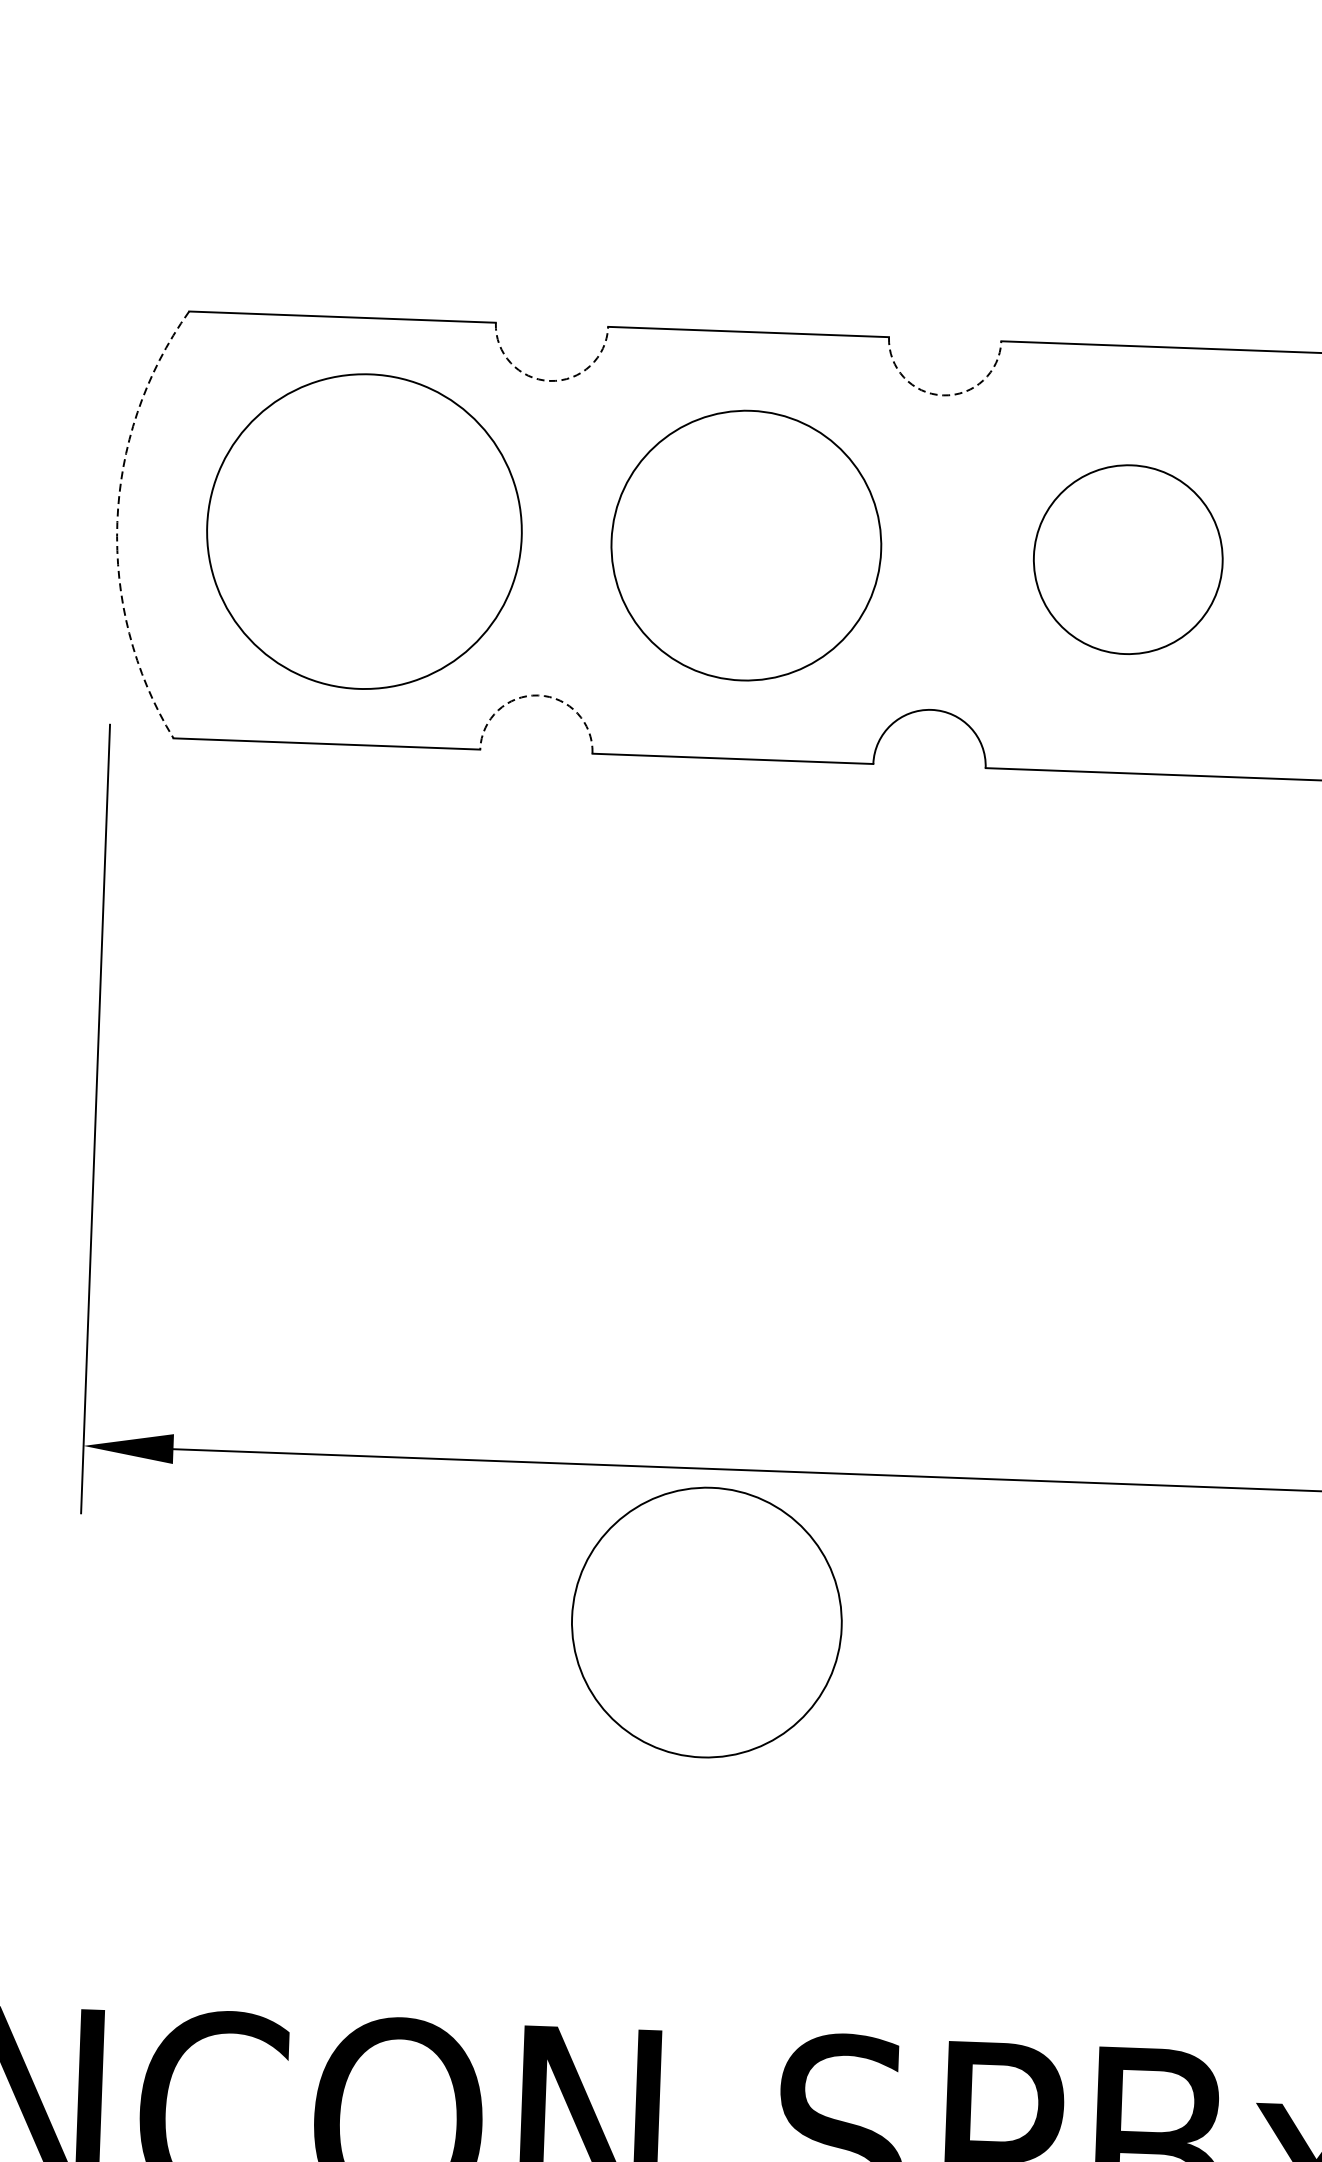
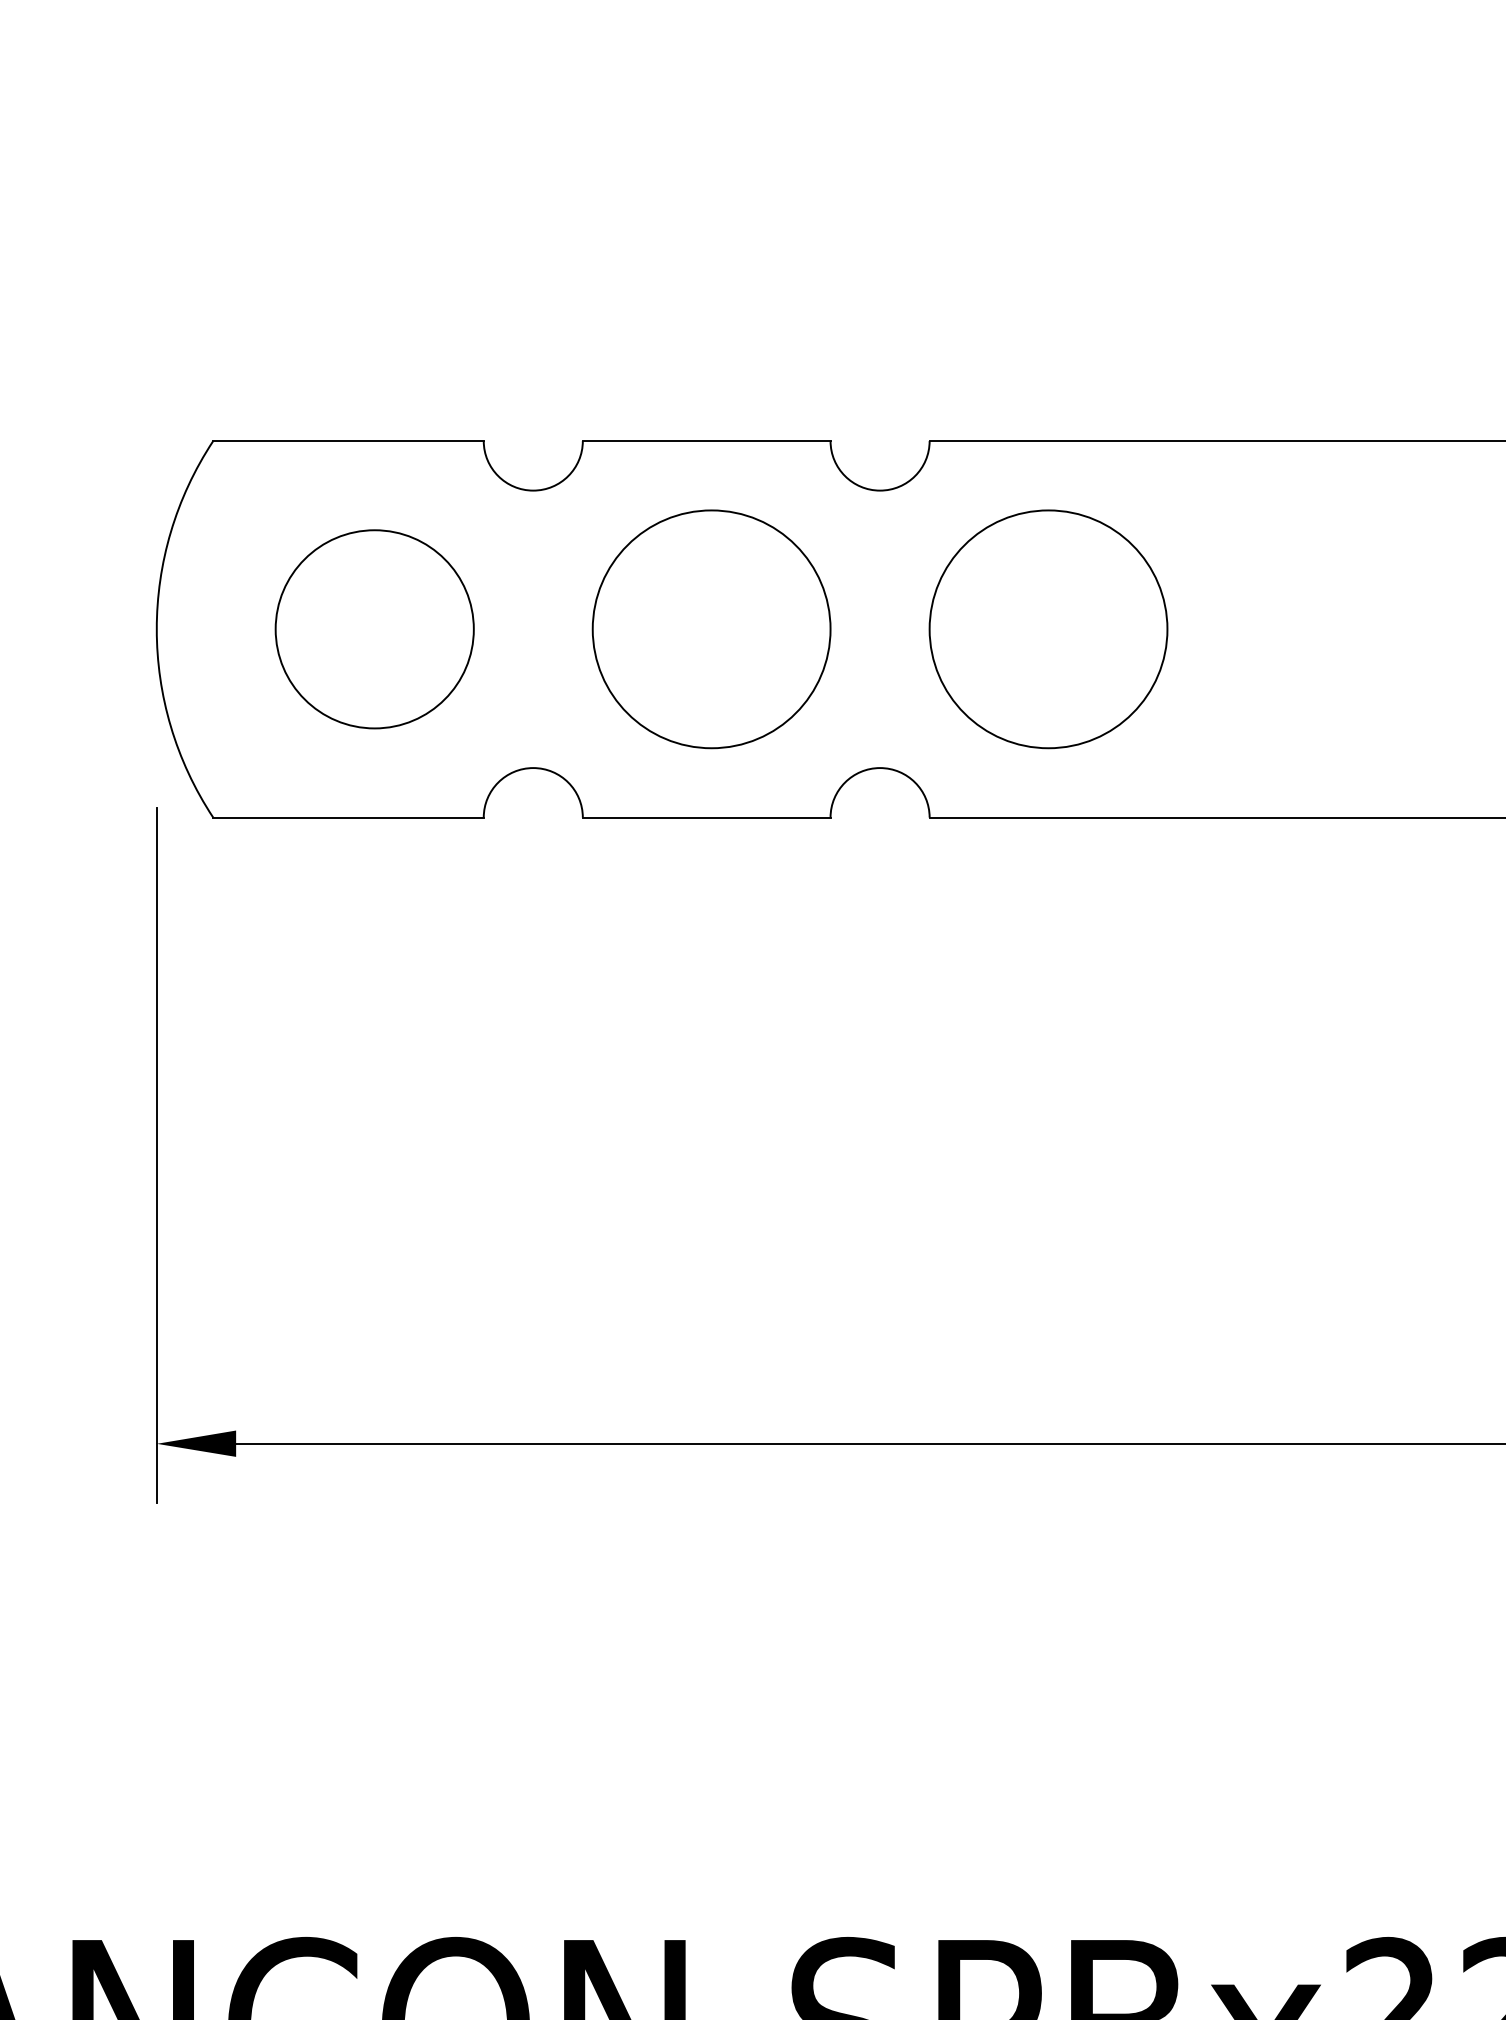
arc: (550, 380) -> (533, 490), dashed -> solid
arc: (943, 395) -> (880, 490), dashed -> solid
arc: (117, 522) -> (156, 629), dashed -> solid
circle: (364, 531) -> (374, 629), size x0.71
circle: (1128, 559) -> (1048, 629), size x1.43
arc: (538, 695) -> (533, 768), dashed -> solid
circle: (706, 1622) -> (711, 1579), removed

